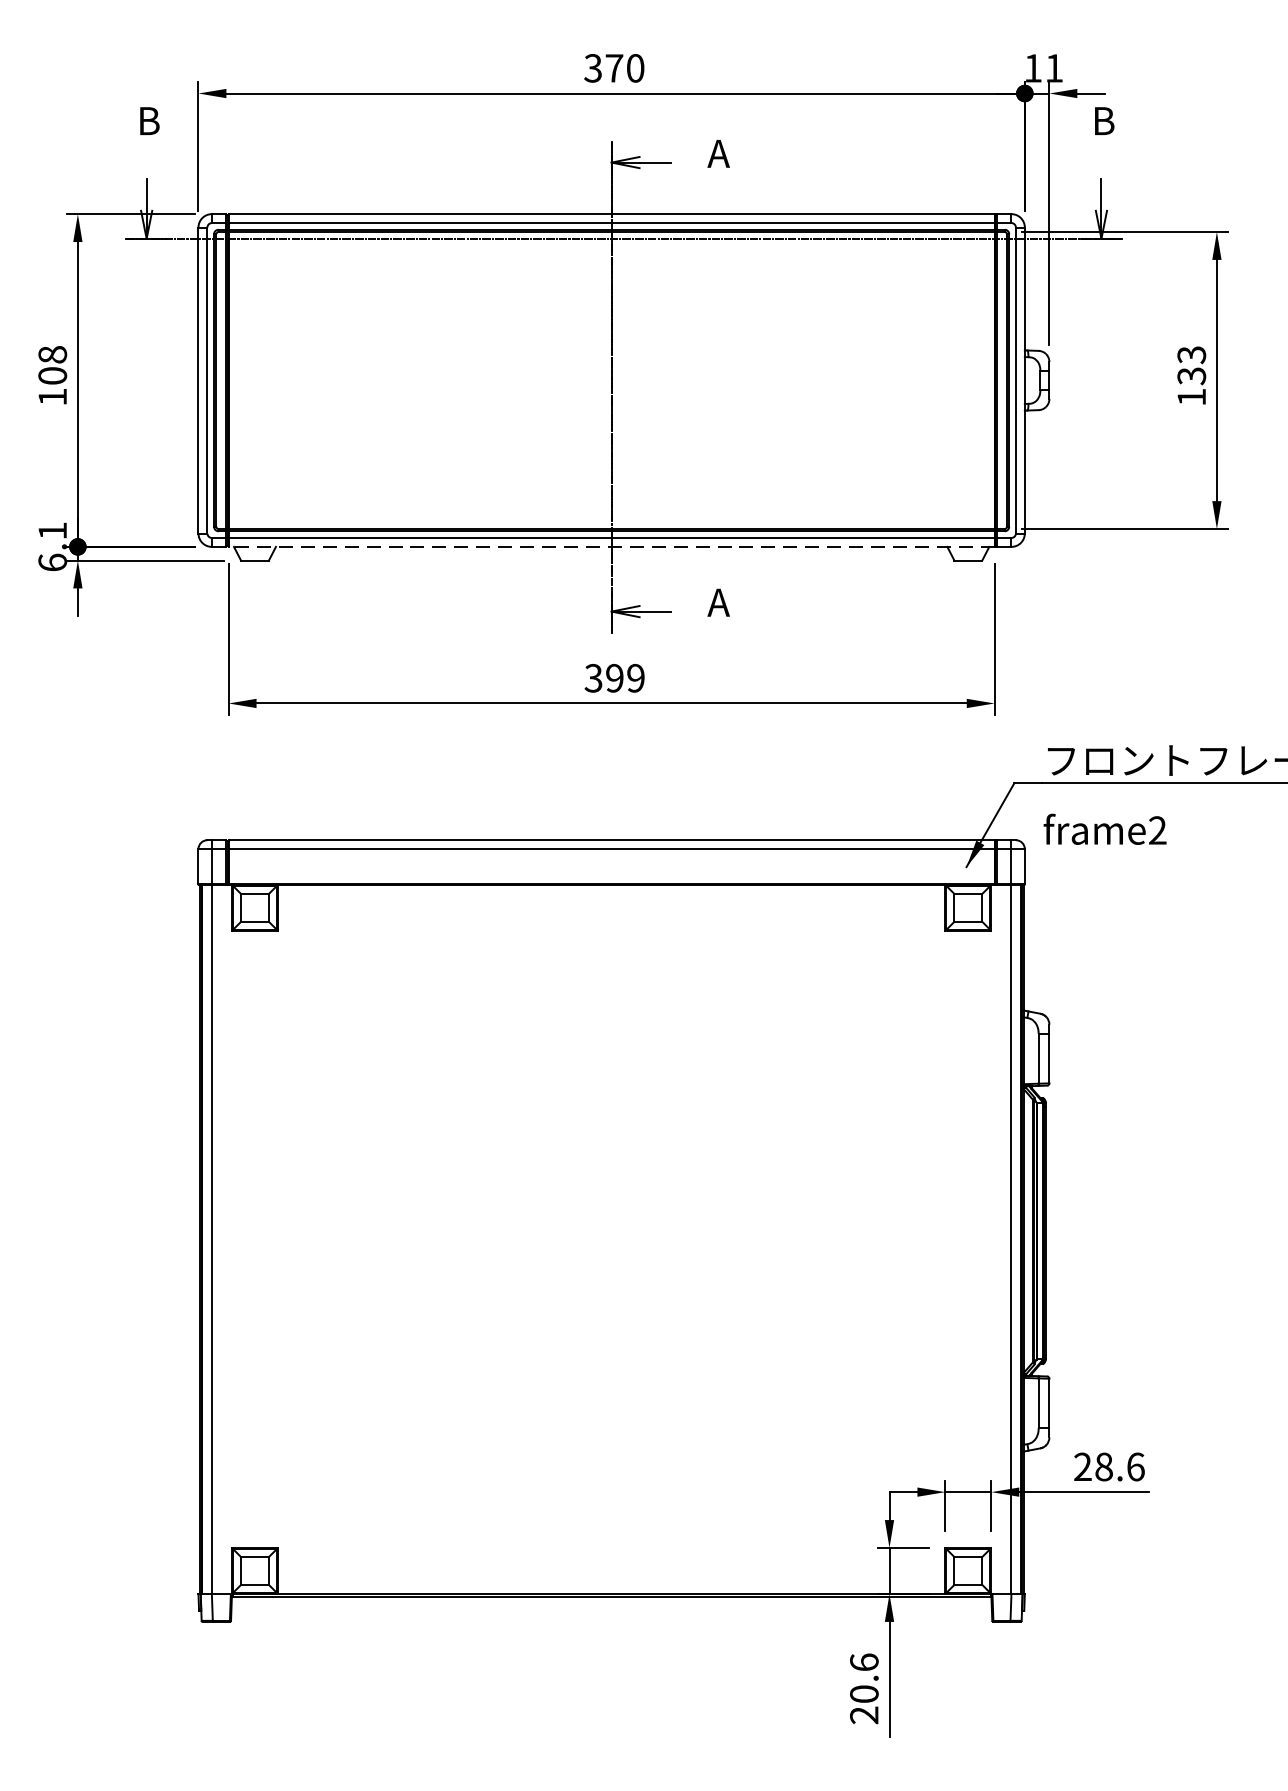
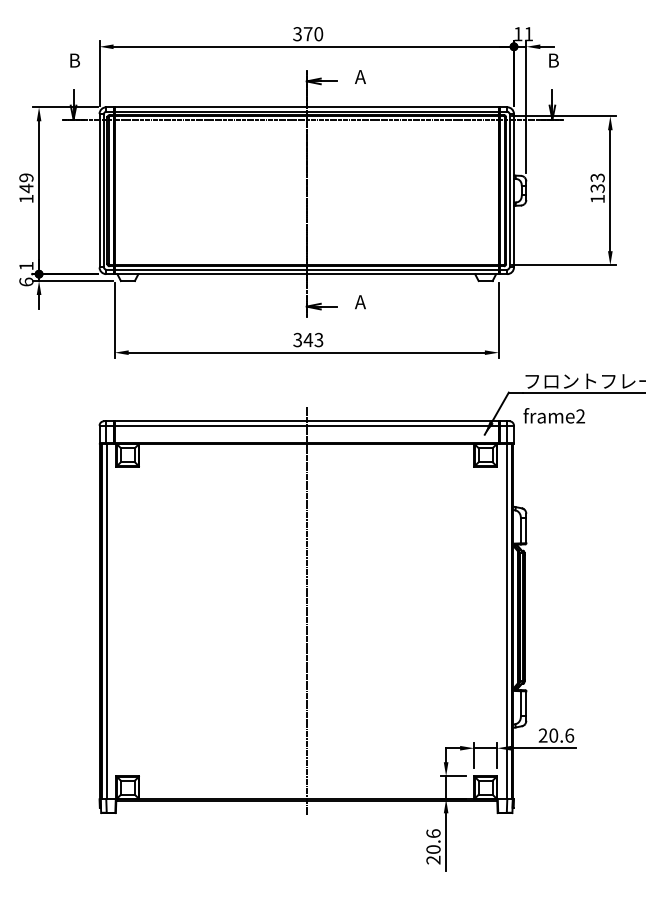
text: (52, 366) -> (26, 183), 108 -> 149
line: (611, 547) -> (306, 274), dashed -> solid
text: (625, 677) -> (313, 339), 399 -> 343
line: (611, 1217) -> (306, 610), added
text: (1103, 1466) -> (553, 735), 28.6 -> 20.6

